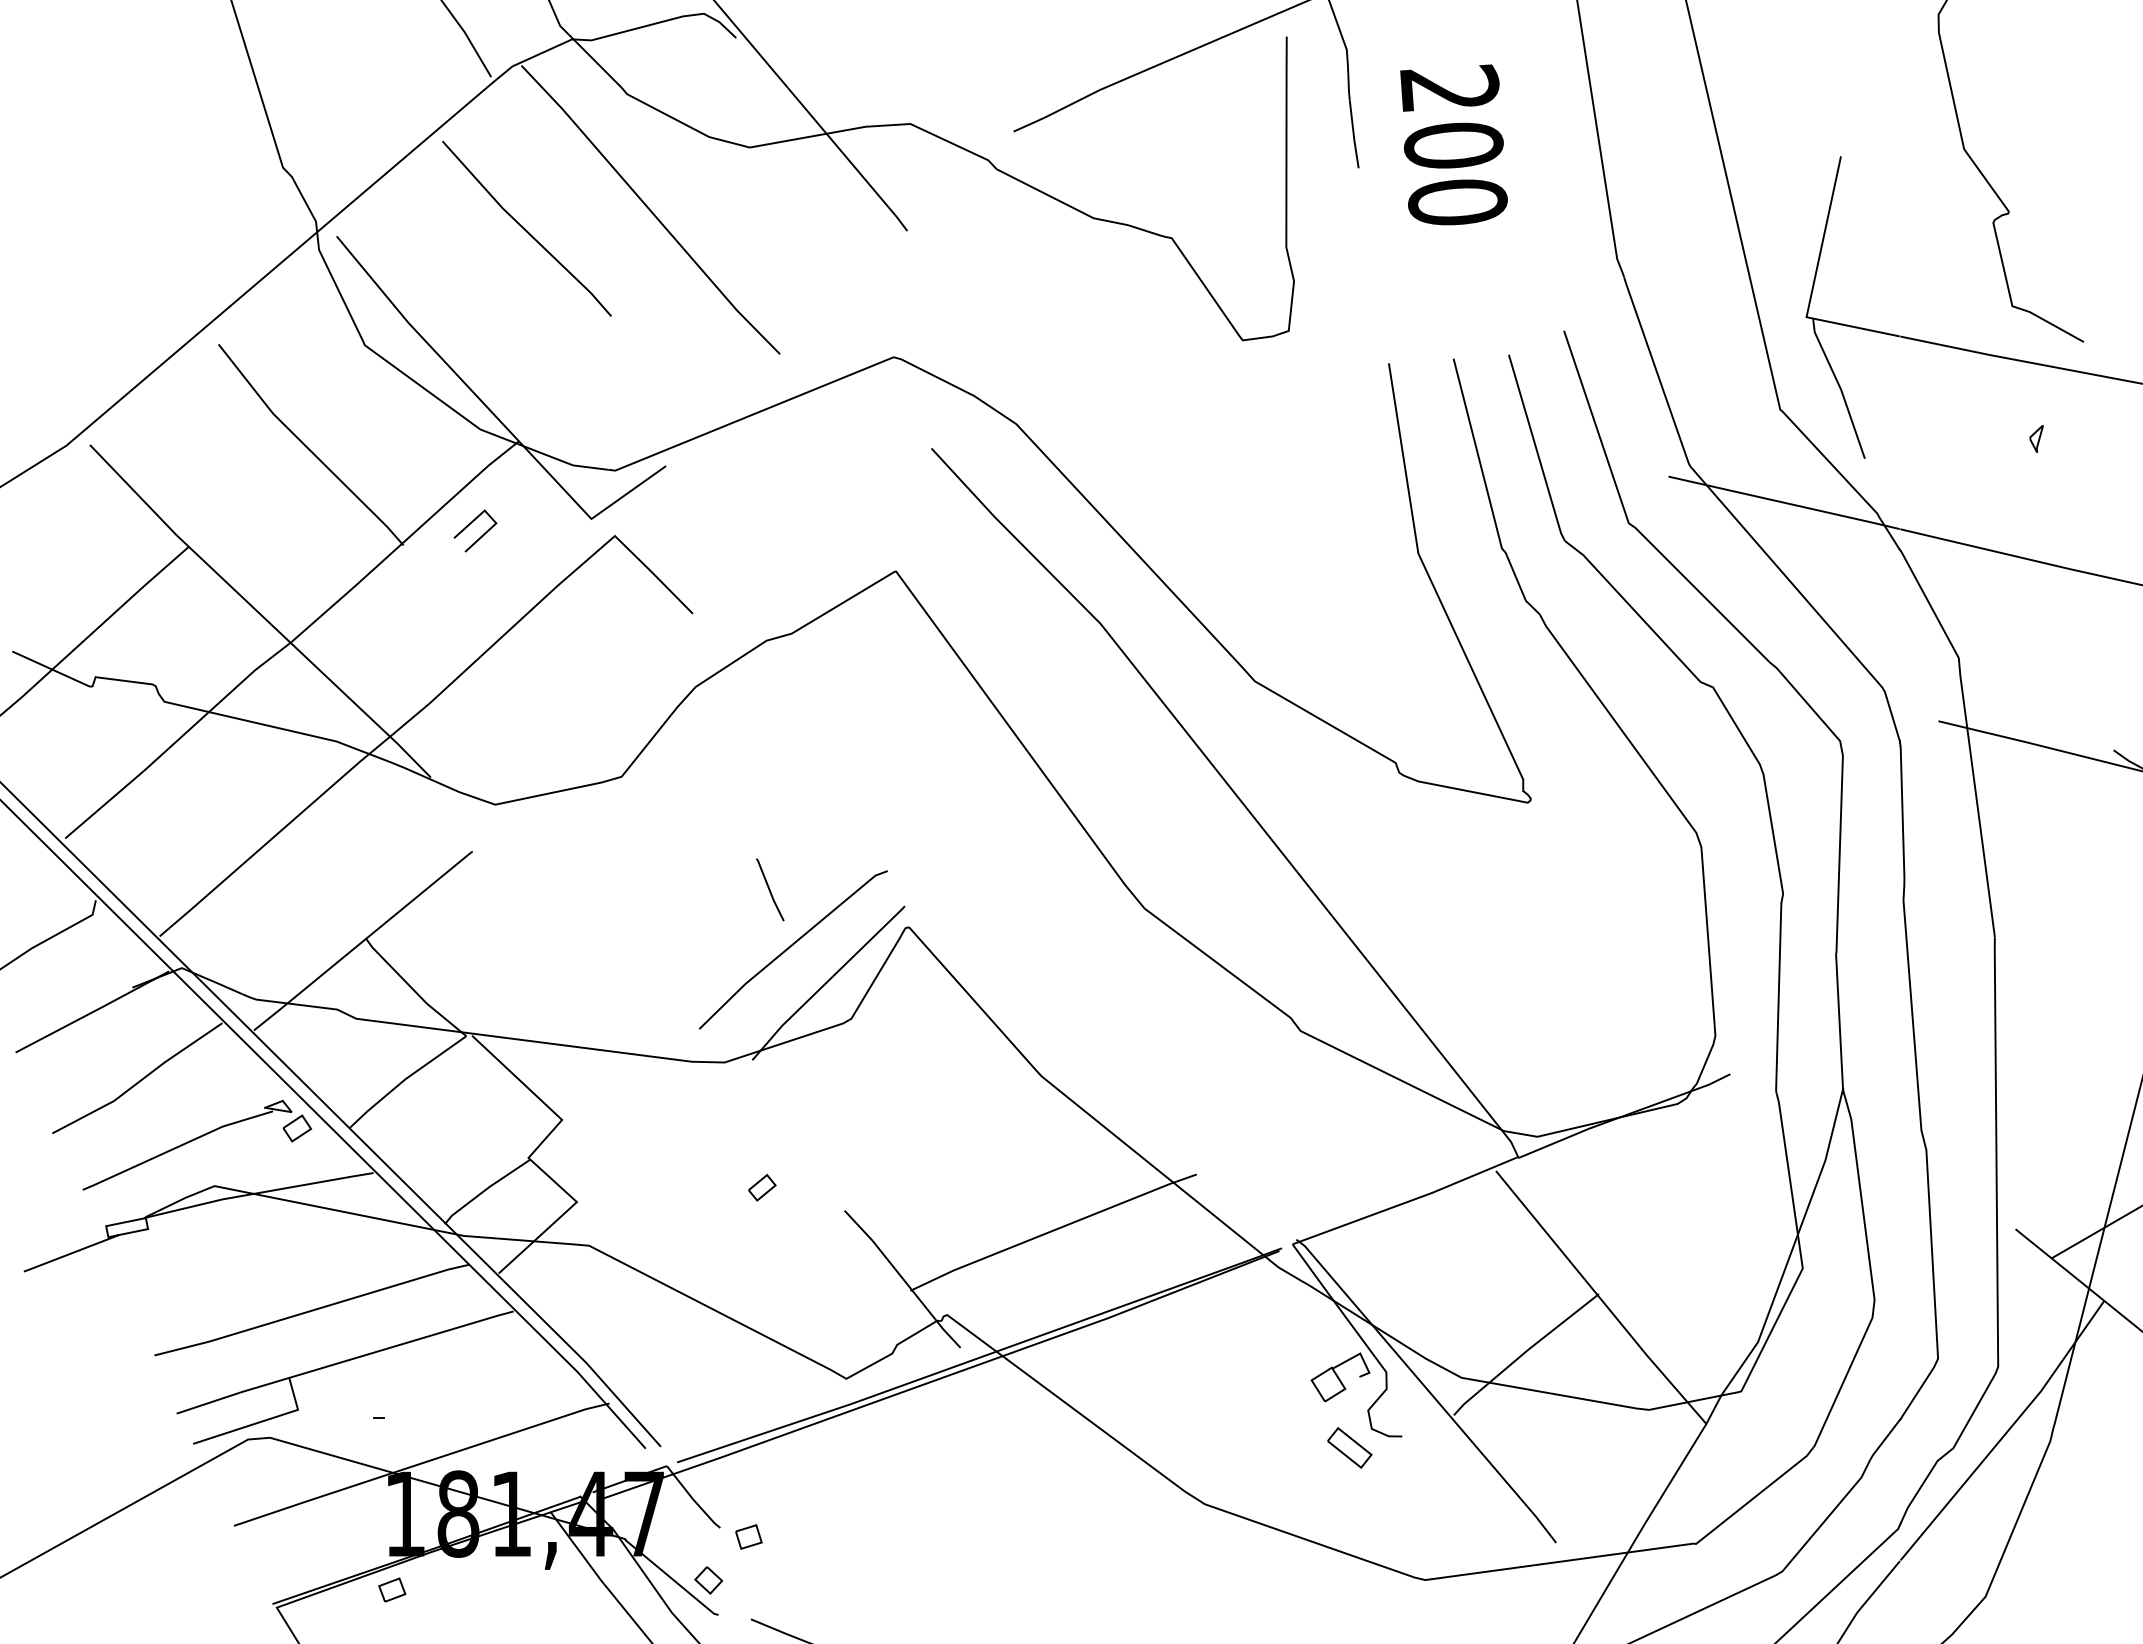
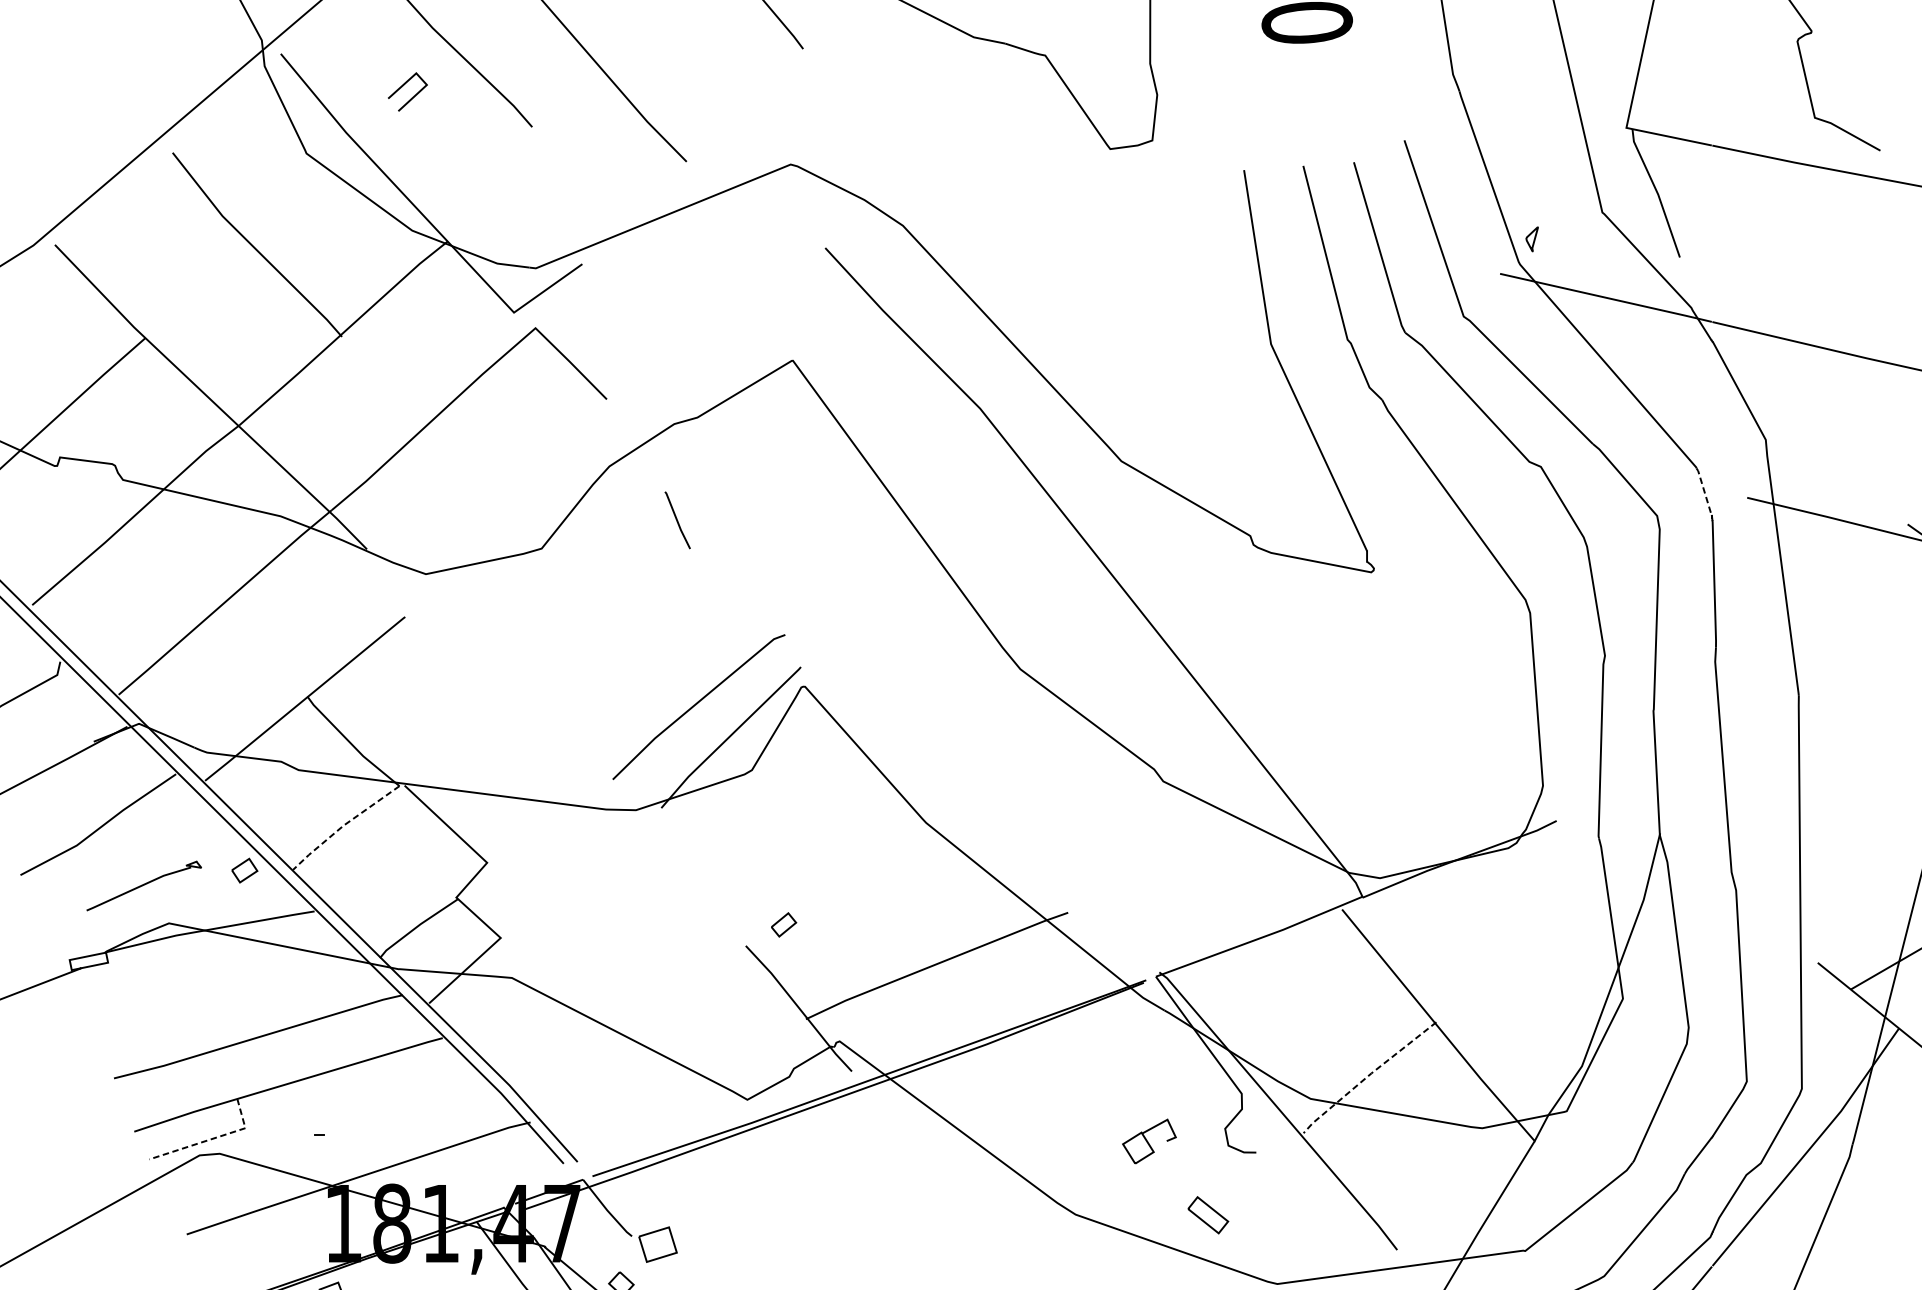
part: (2036, 438) -> (1532, 238), moved
line: (470, 524) -> (403, 86), moved
line: (1891, 714) -> (1704, 491), solid -> dashed
line: (770, 889) -> (677, 519), moved
line: (405, 1079) -> (343, 825), solid -> dashed
part: (187, 1145) -> (144, 886), size x0.6
part: (762, 1187) -> (784, 924), moved
line: (1524, 1353) -> (1368, 1076), solid -> dashed
part: (1340, 1377) -> (1149, 1141), moved
line: (262, 1421) -> (212, 1138), solid -> dashed
part: (1349, 1447) -> (1208, 1214), moved
part: (748, 1536) -> (657, 1244), size x1.6

